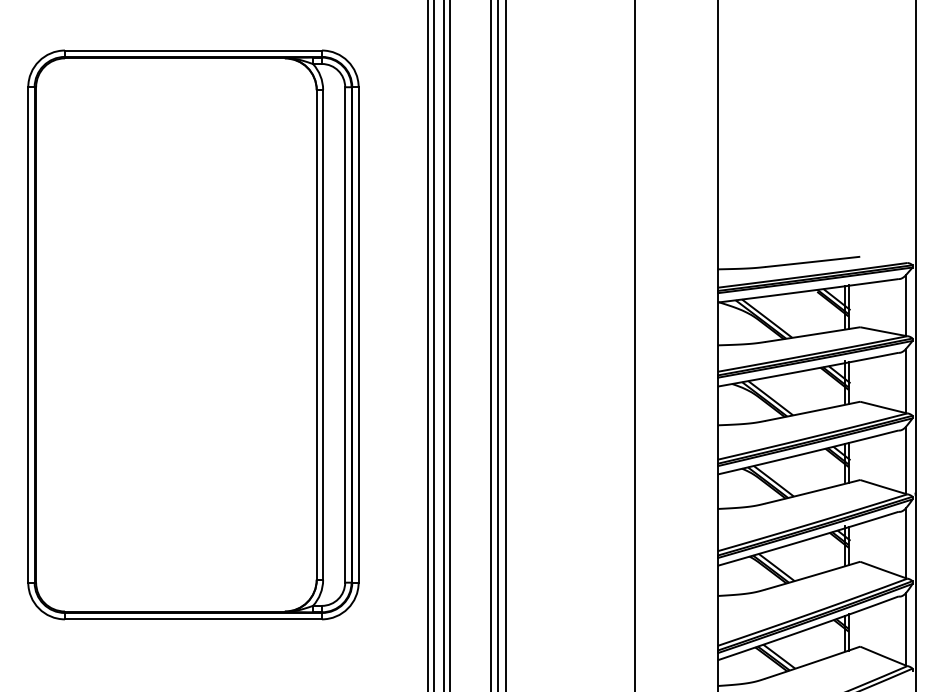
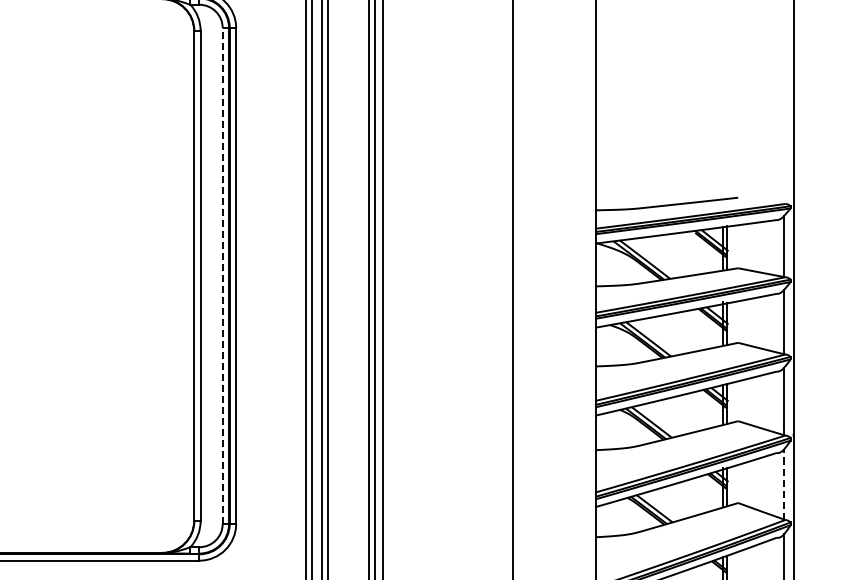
line: (345, 334) -> (223, 275), solid -> dashed
line: (906, 542) -> (784, 483), solid -> dashed

